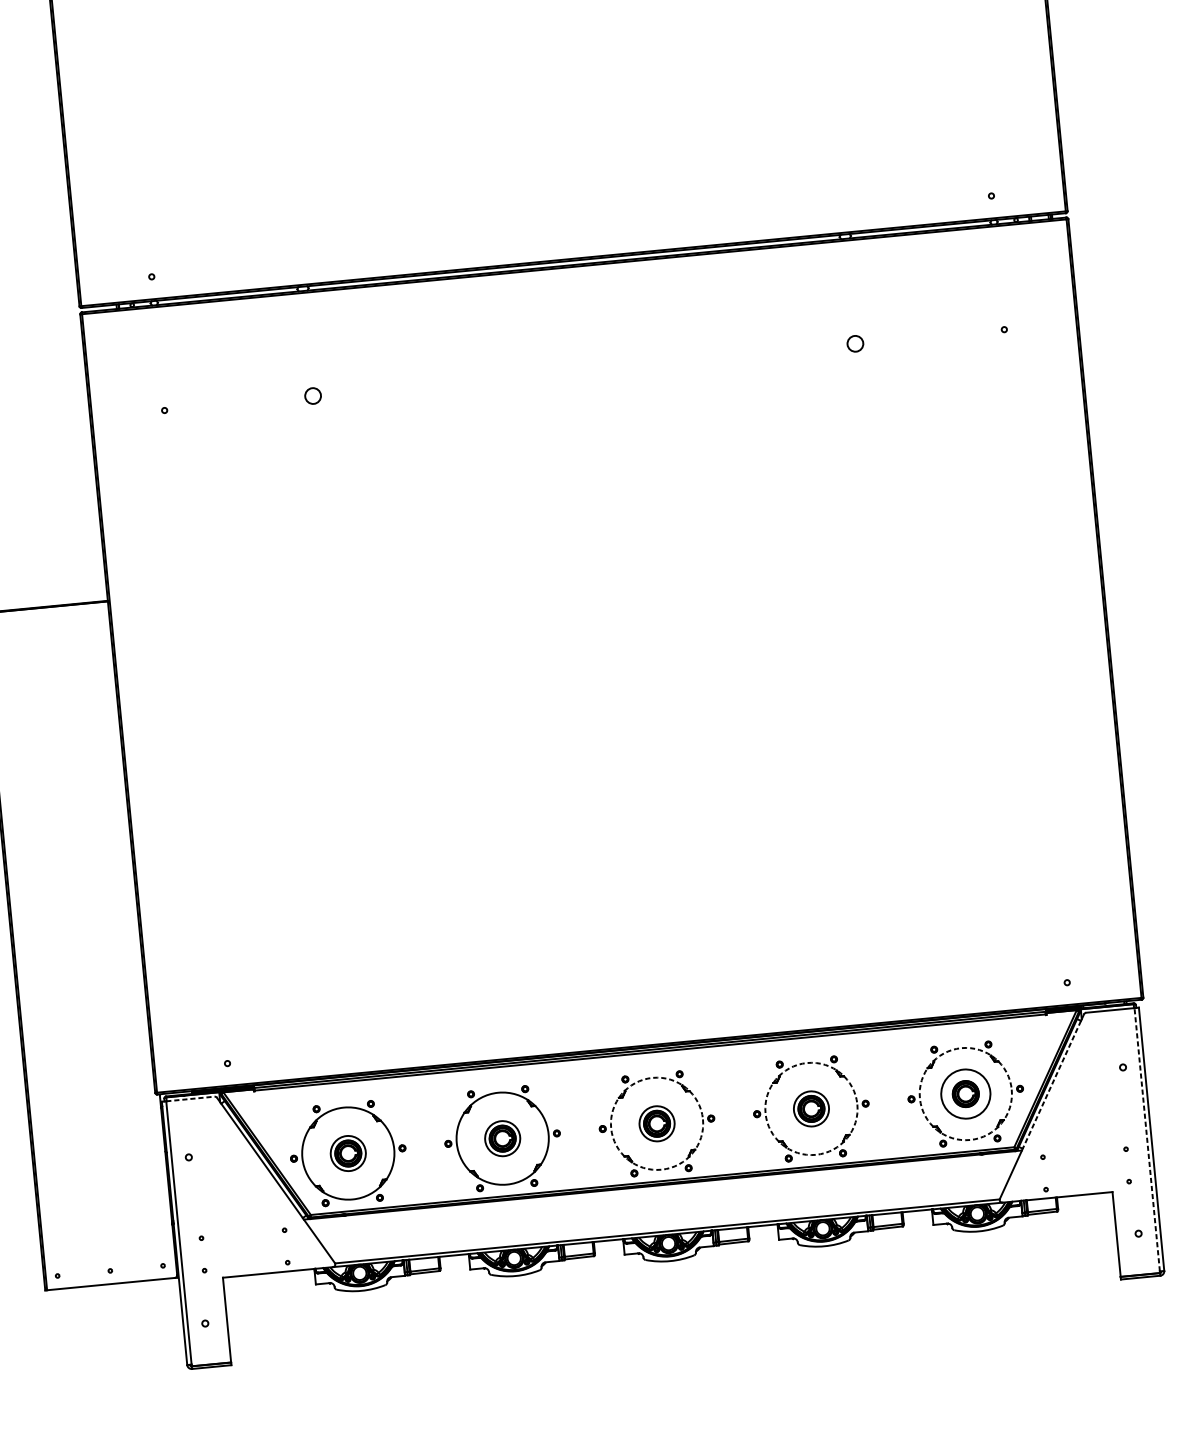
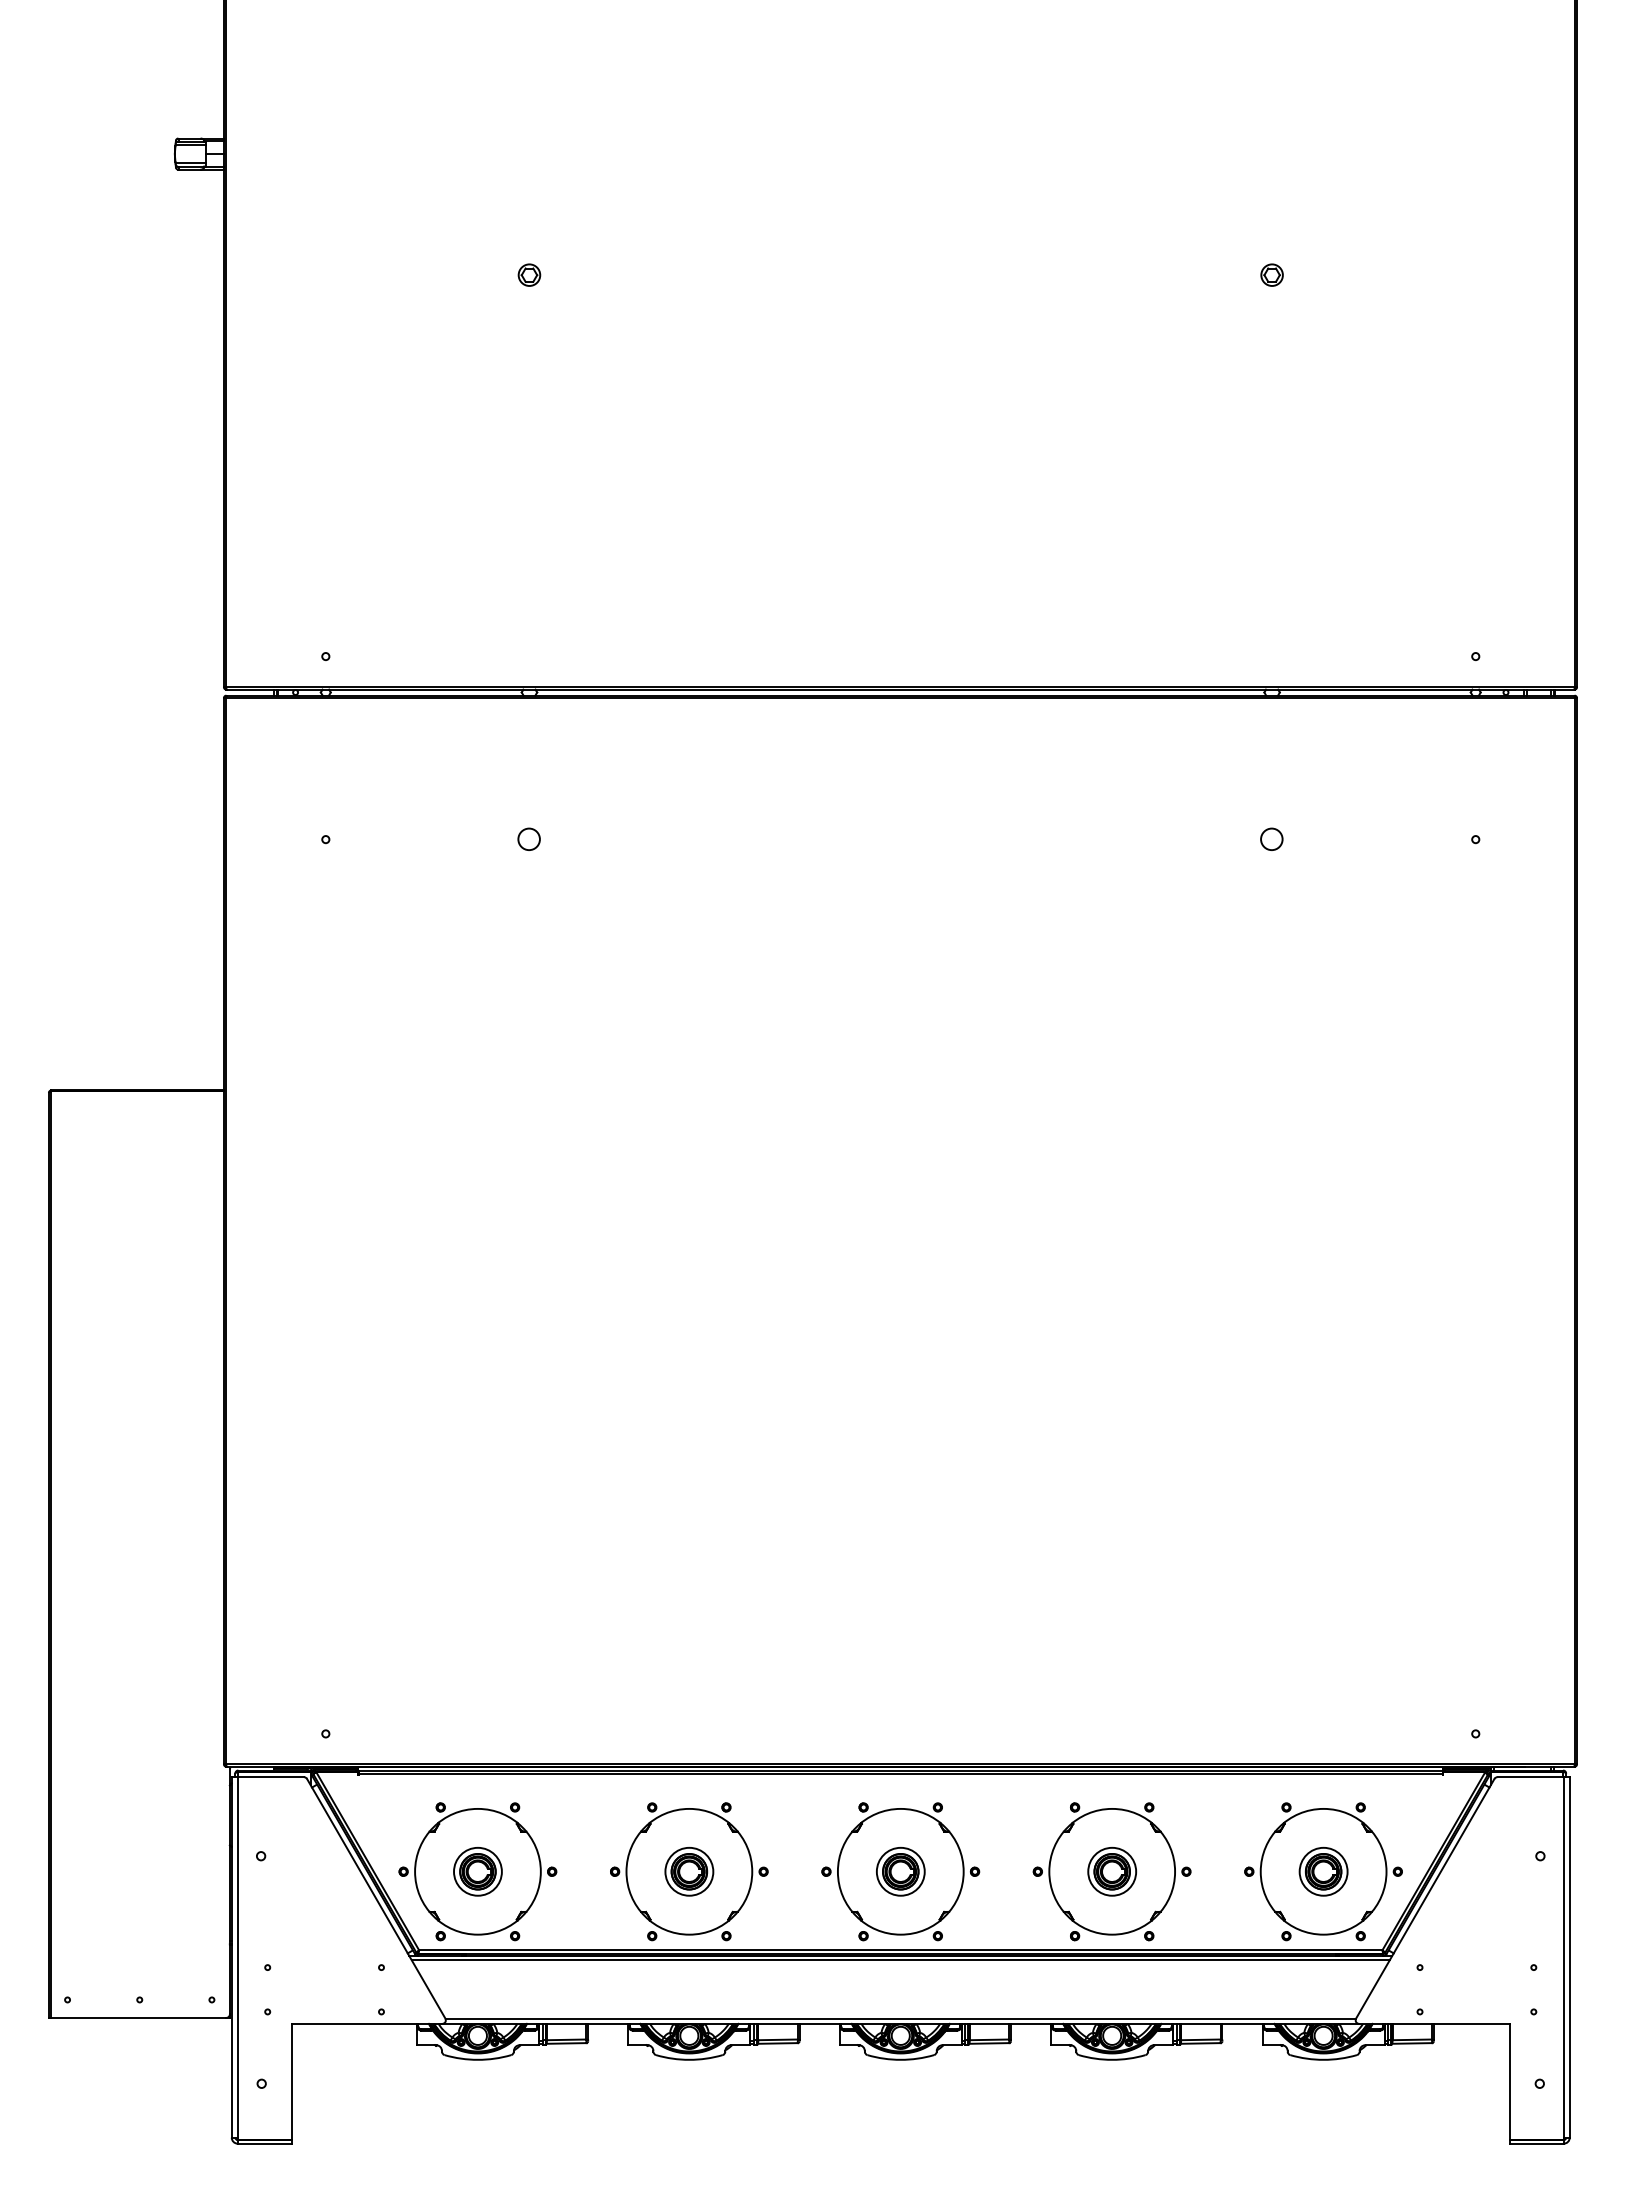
line: (1051, 1084) -> (1441, 1870), dashed -> solid
circle: (965, 1093) -> (1323, 1871), dashed -> solid
circle: (965, 1093) -> (1323, 1871), size x0.71
line: (190, 1099) -> (271, 1777), dashed -> solid
circle: (811, 1108) -> (1112, 1871), dashed -> solid
circle: (656, 1123) -> (900, 1871), dashed -> solid
line: (1146, 1139) -> (1563, 1956), dashed -> solid
line: (663, 1188) -> (900, 1960), added

